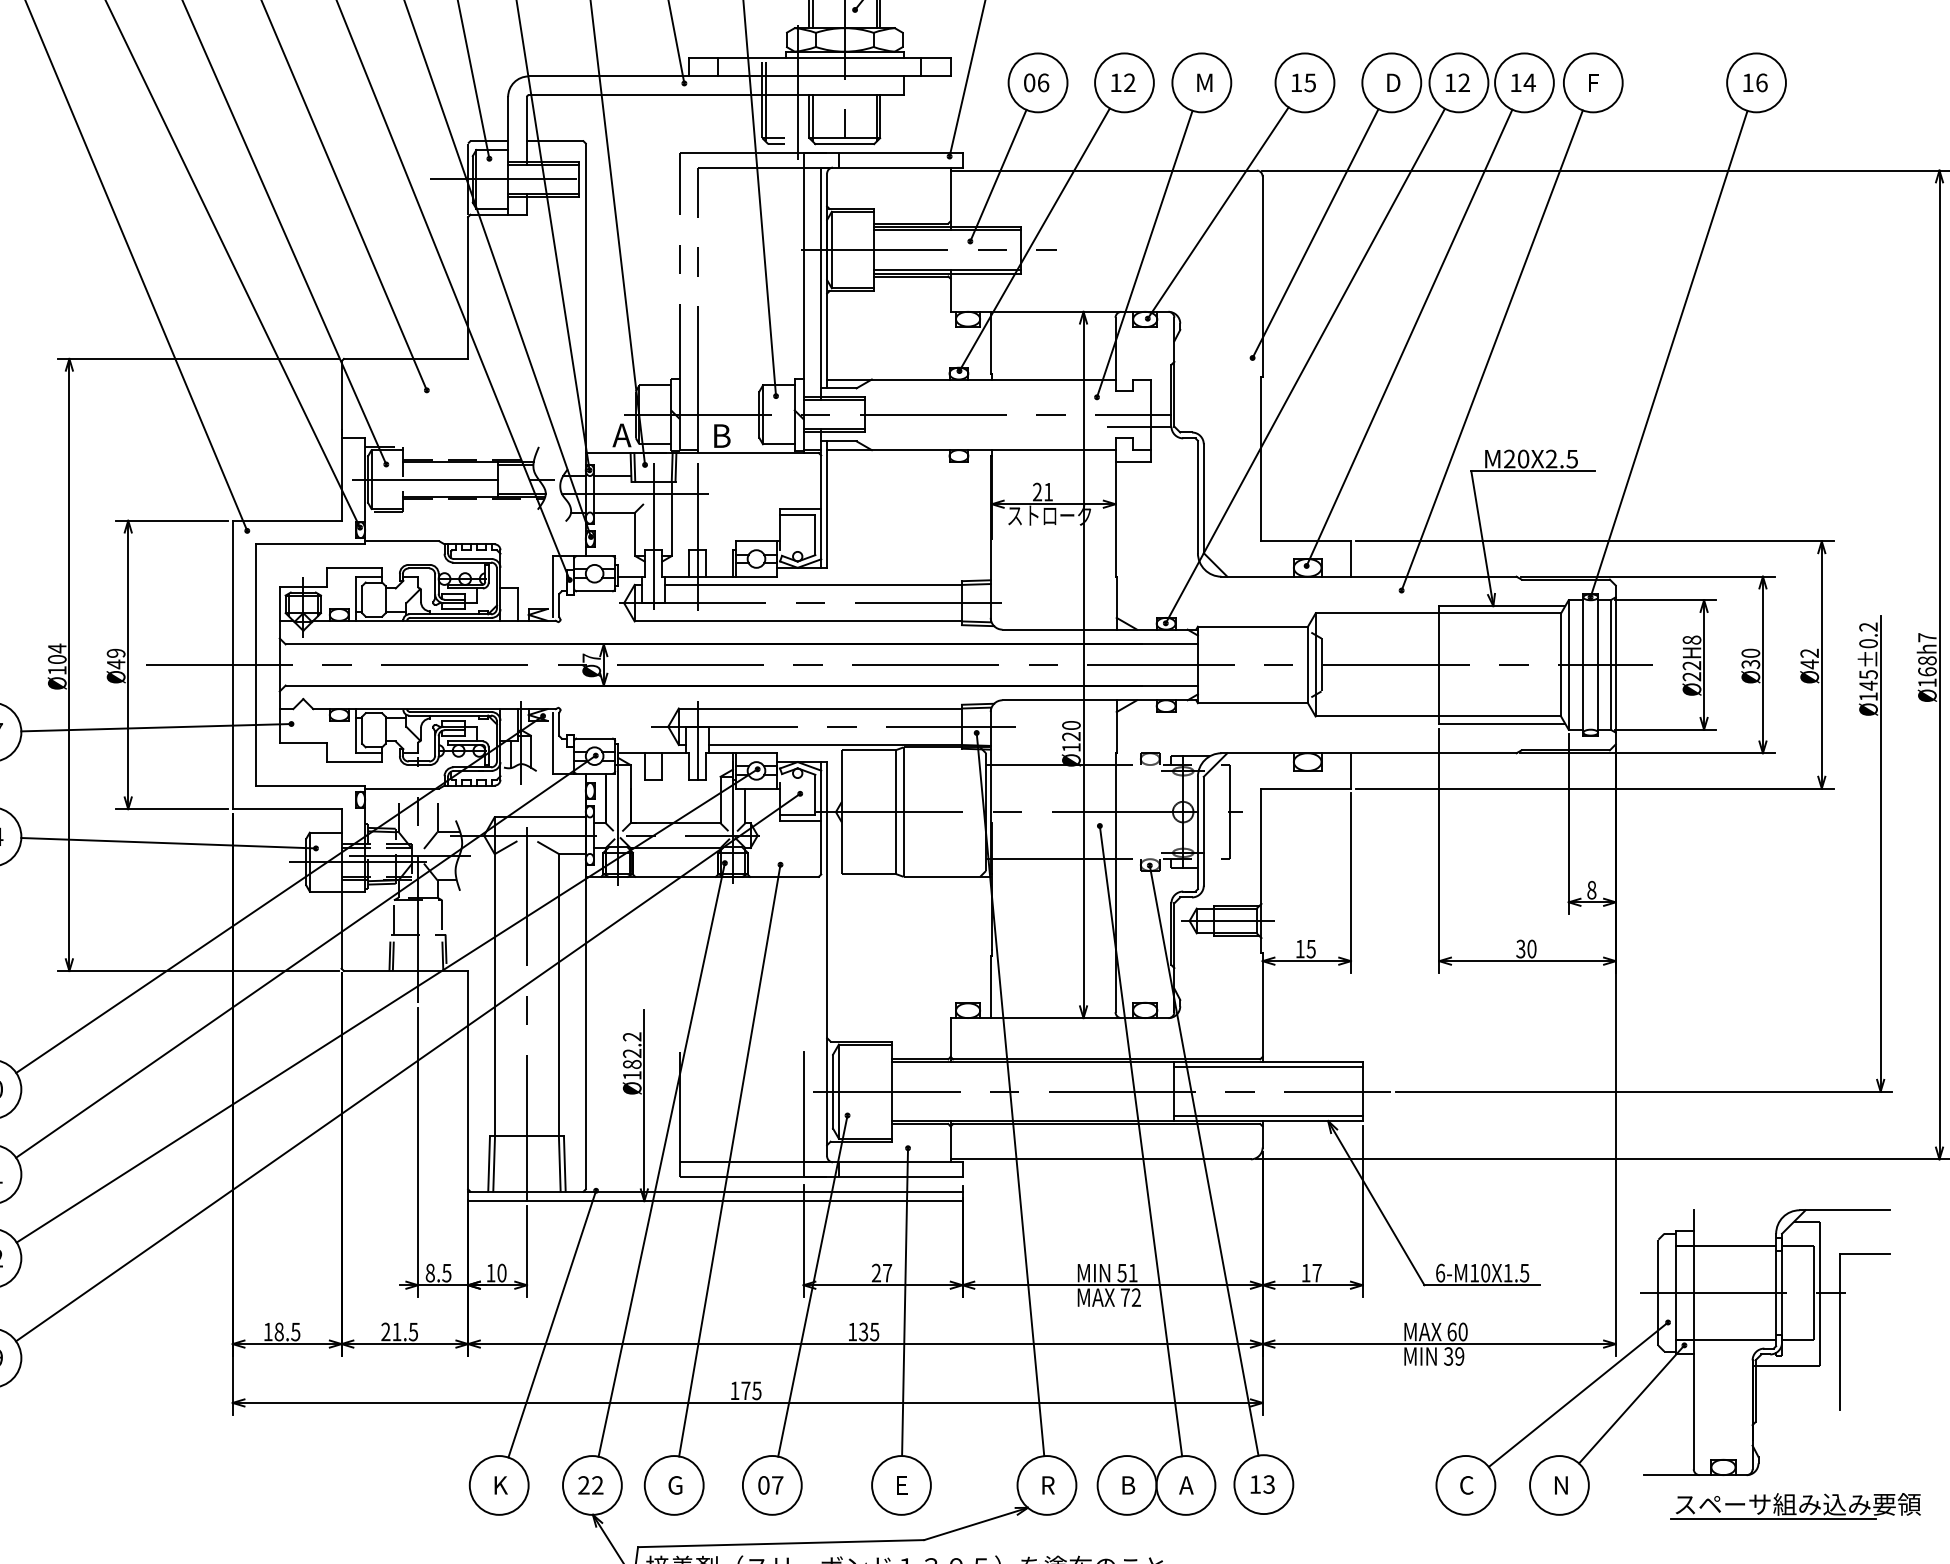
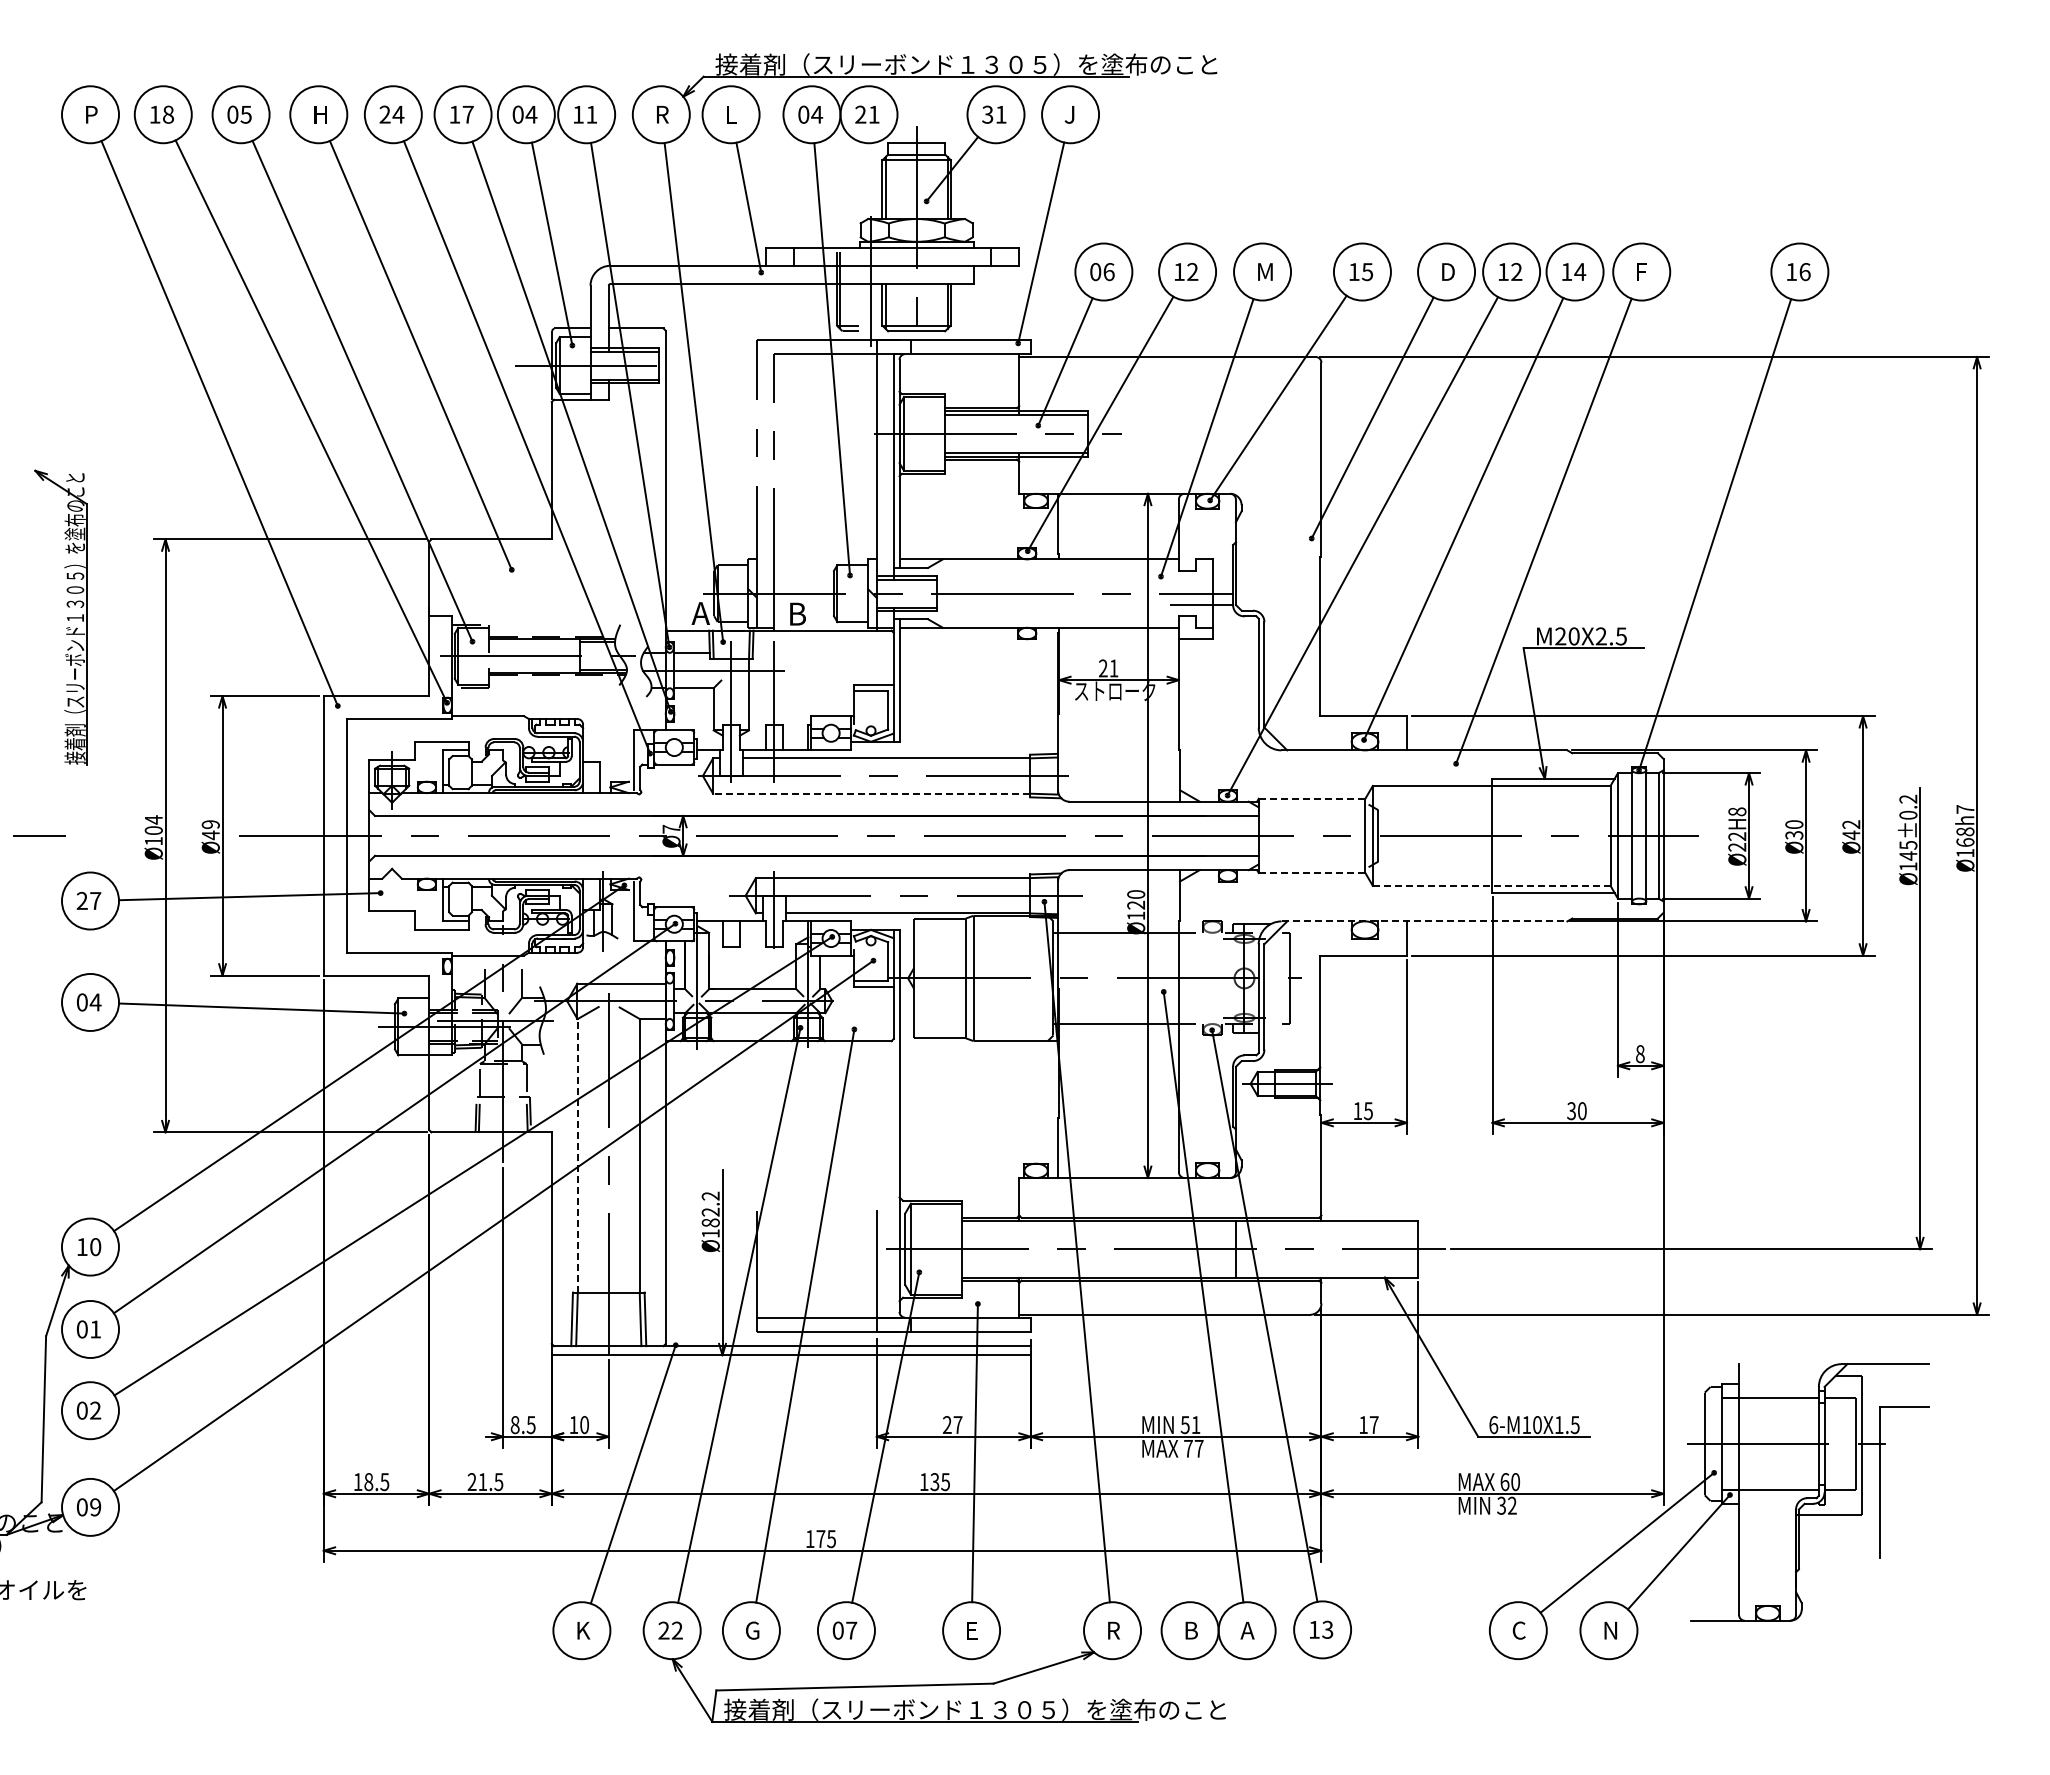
line: (798, 621) -> (871, 793), solid -> dashed
line: (1253, 626) -> (1312, 798), solid -> dashed
line: (1253, 702) -> (1312, 872), solid -> dashed
line: (1438, 716) -> (1491, 885), solid -> dashed
line: (1369, 753) -> (1424, 921), solid -> dashed
line: (495, 994) -> (578, 1155), solid -> dashed
line: (1267, 1067) -> (1326, 1225), removed
line: (1267, 1116) -> (1326, 1273), removed
text: (1135, 1297) -> (1198, 1448), 72 -> 77
text: (1459, 1356) -> (1512, 1505), 39 -> 32
part: (1795, 1505) -> (1837, 1650), removed

